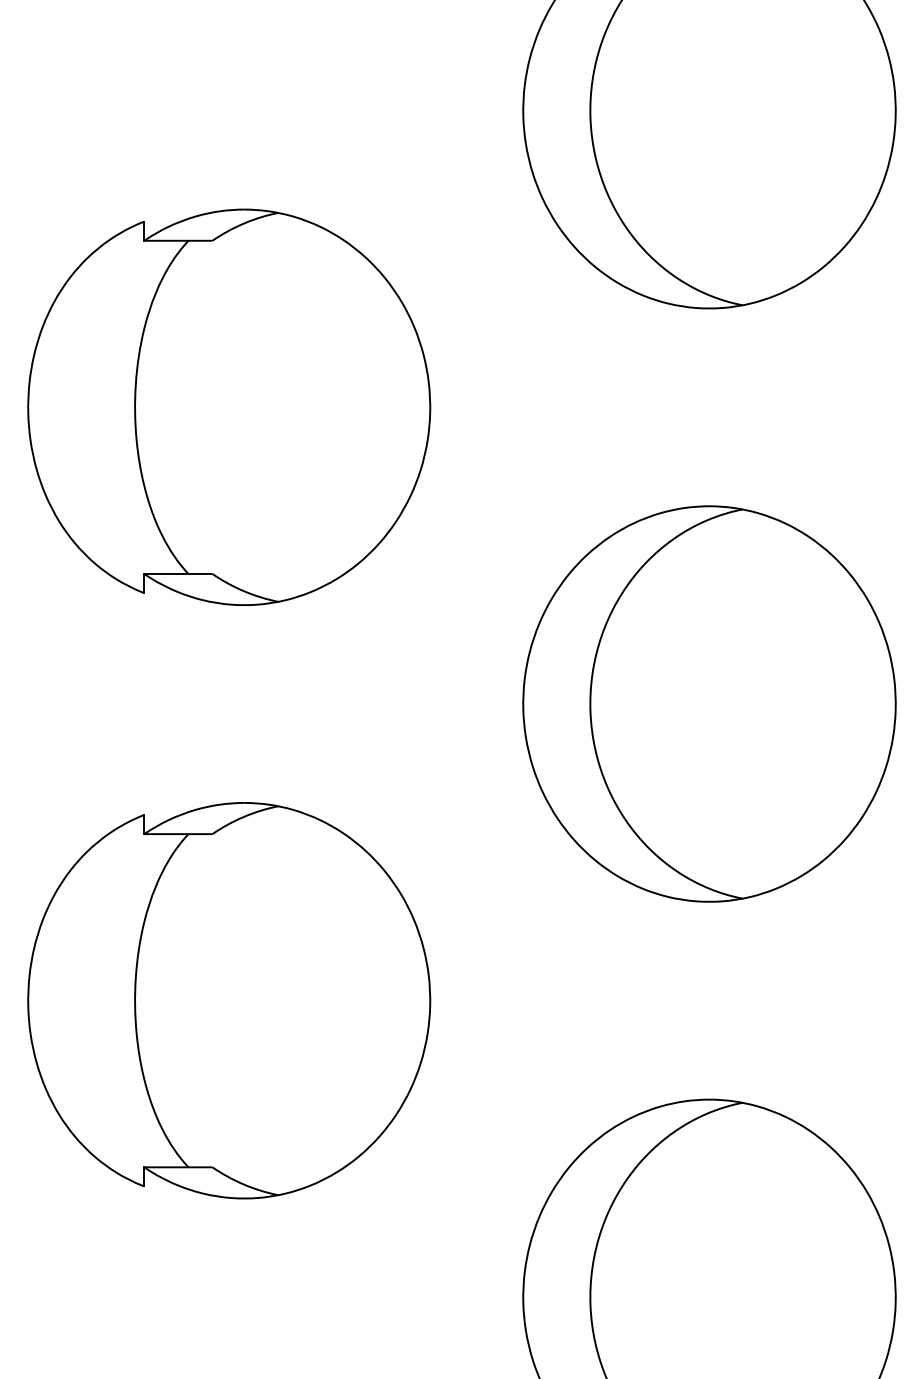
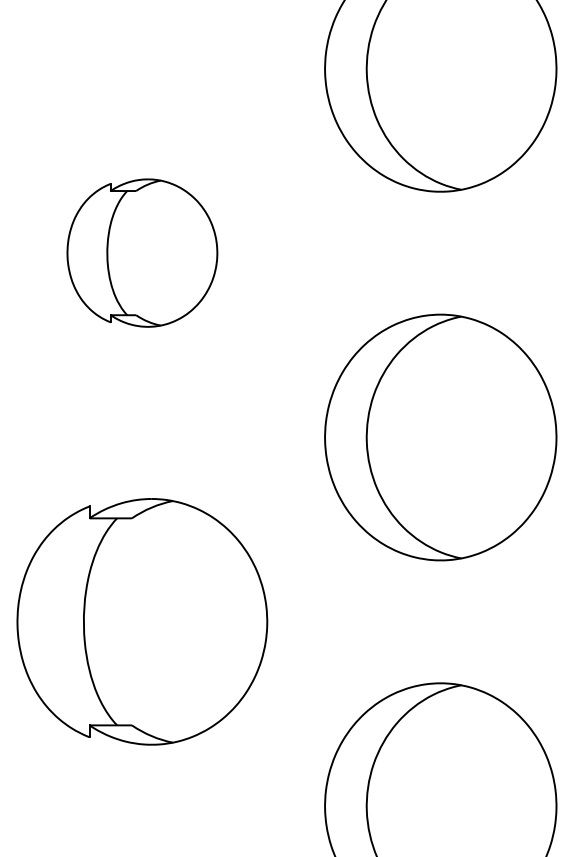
part: (229, 406) -> (142, 252), size x0.6

